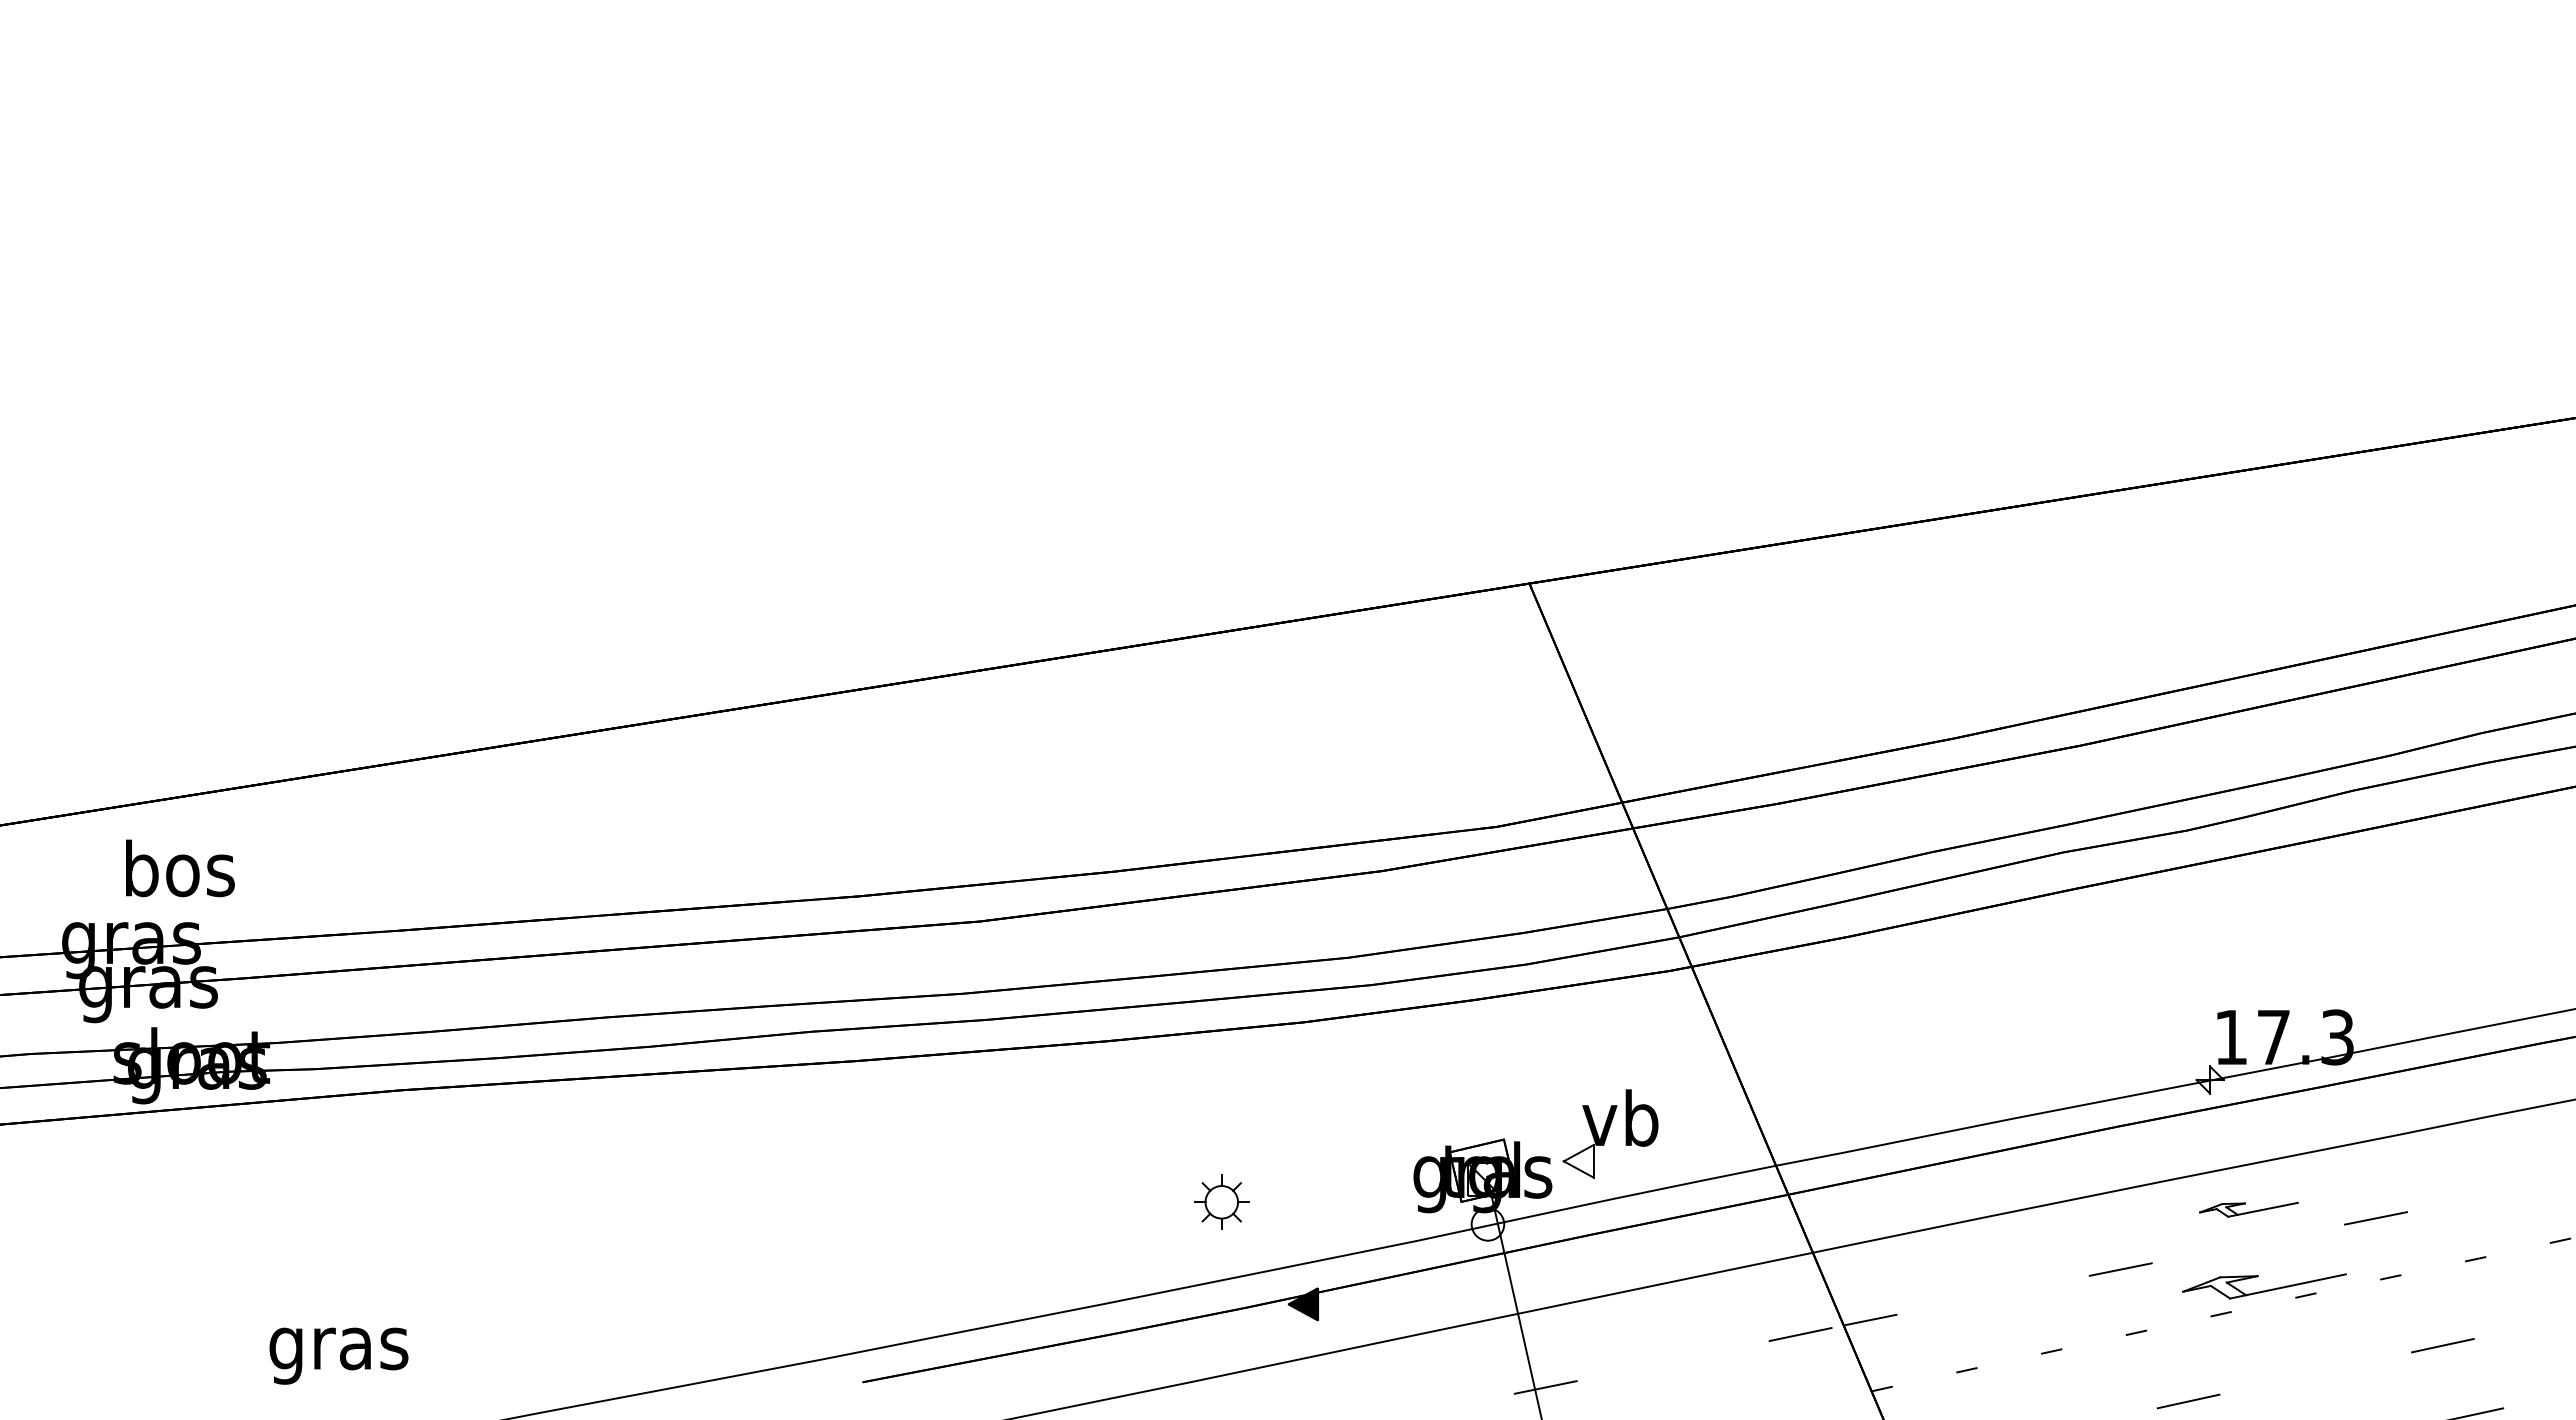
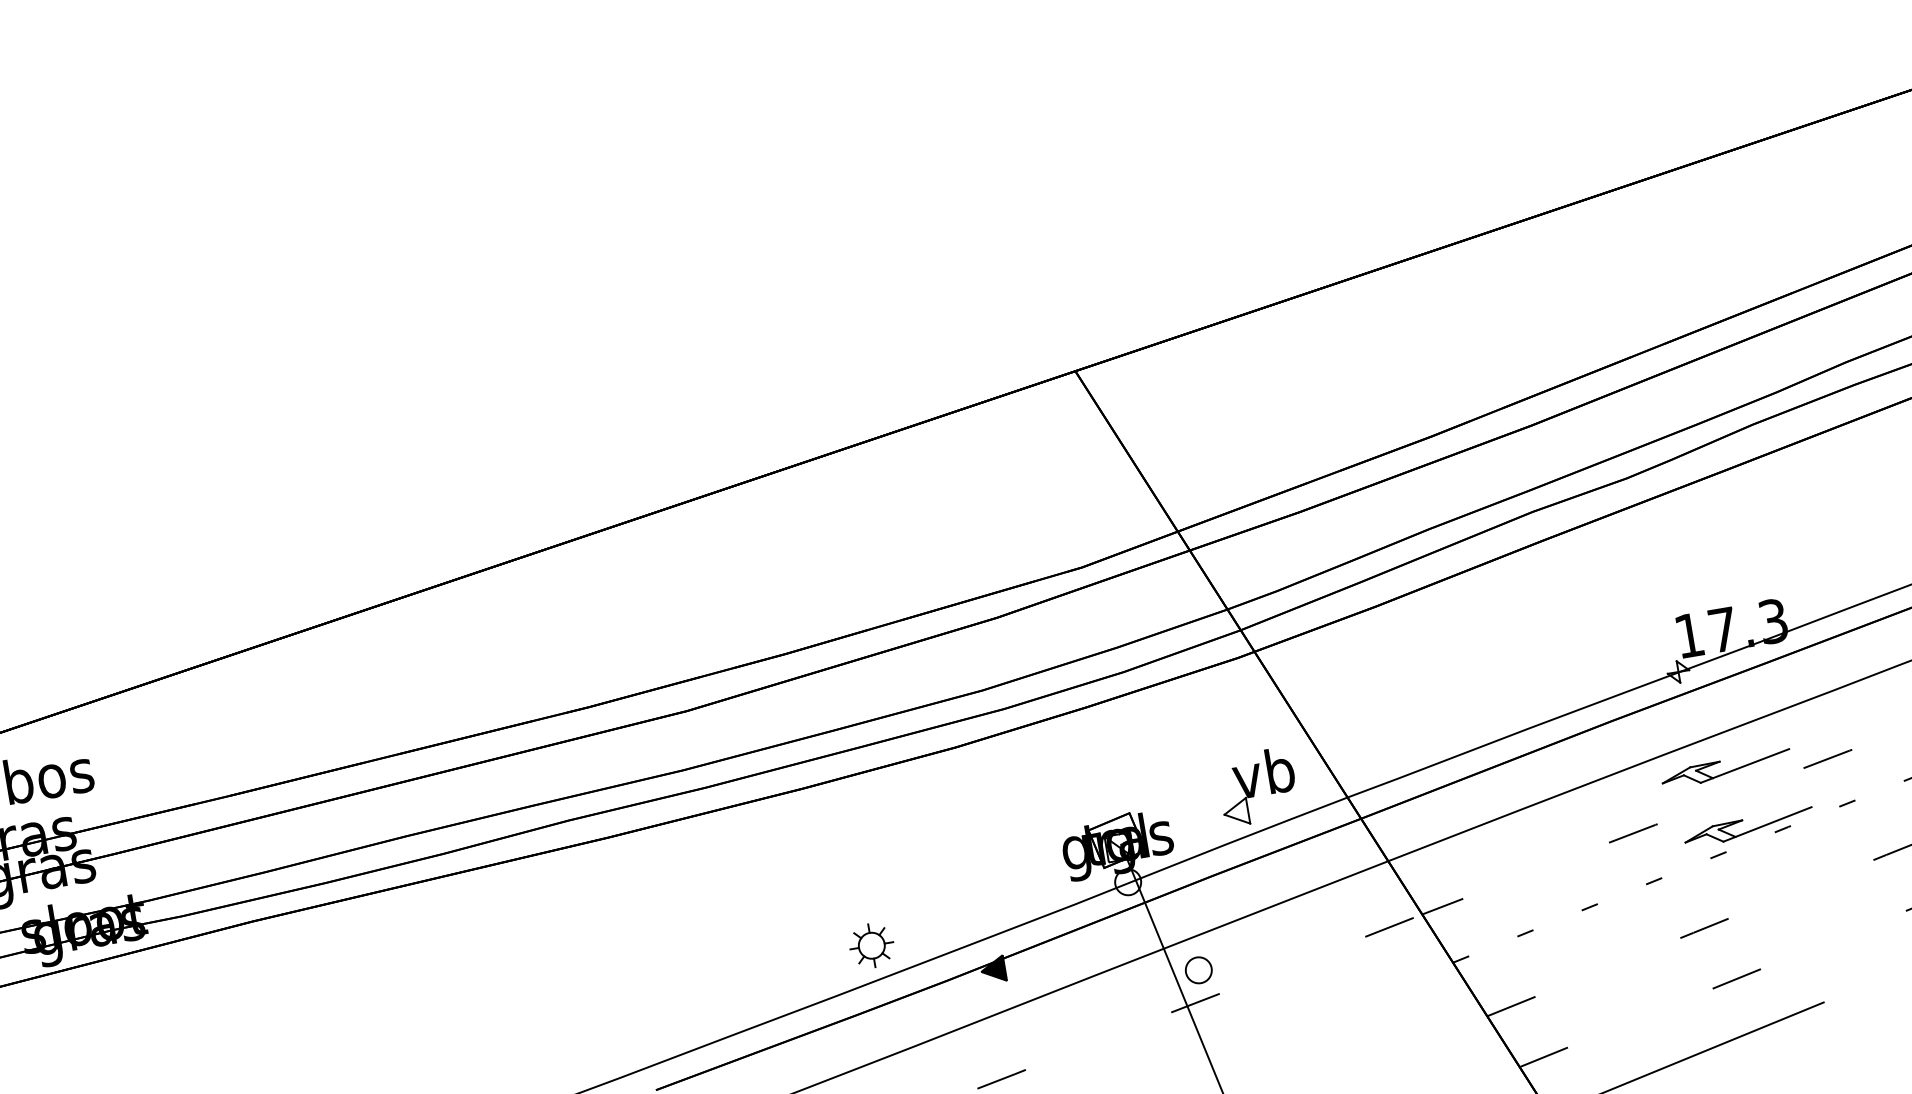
part: (1610, 1133) -> (1257, 786), moved
part: (1221, 1201) -> (871, 945), moved
part: (2248, 1209) -> (1726, 769), size x1.67
part: (1556, 1347) -> (1198, 970), added

